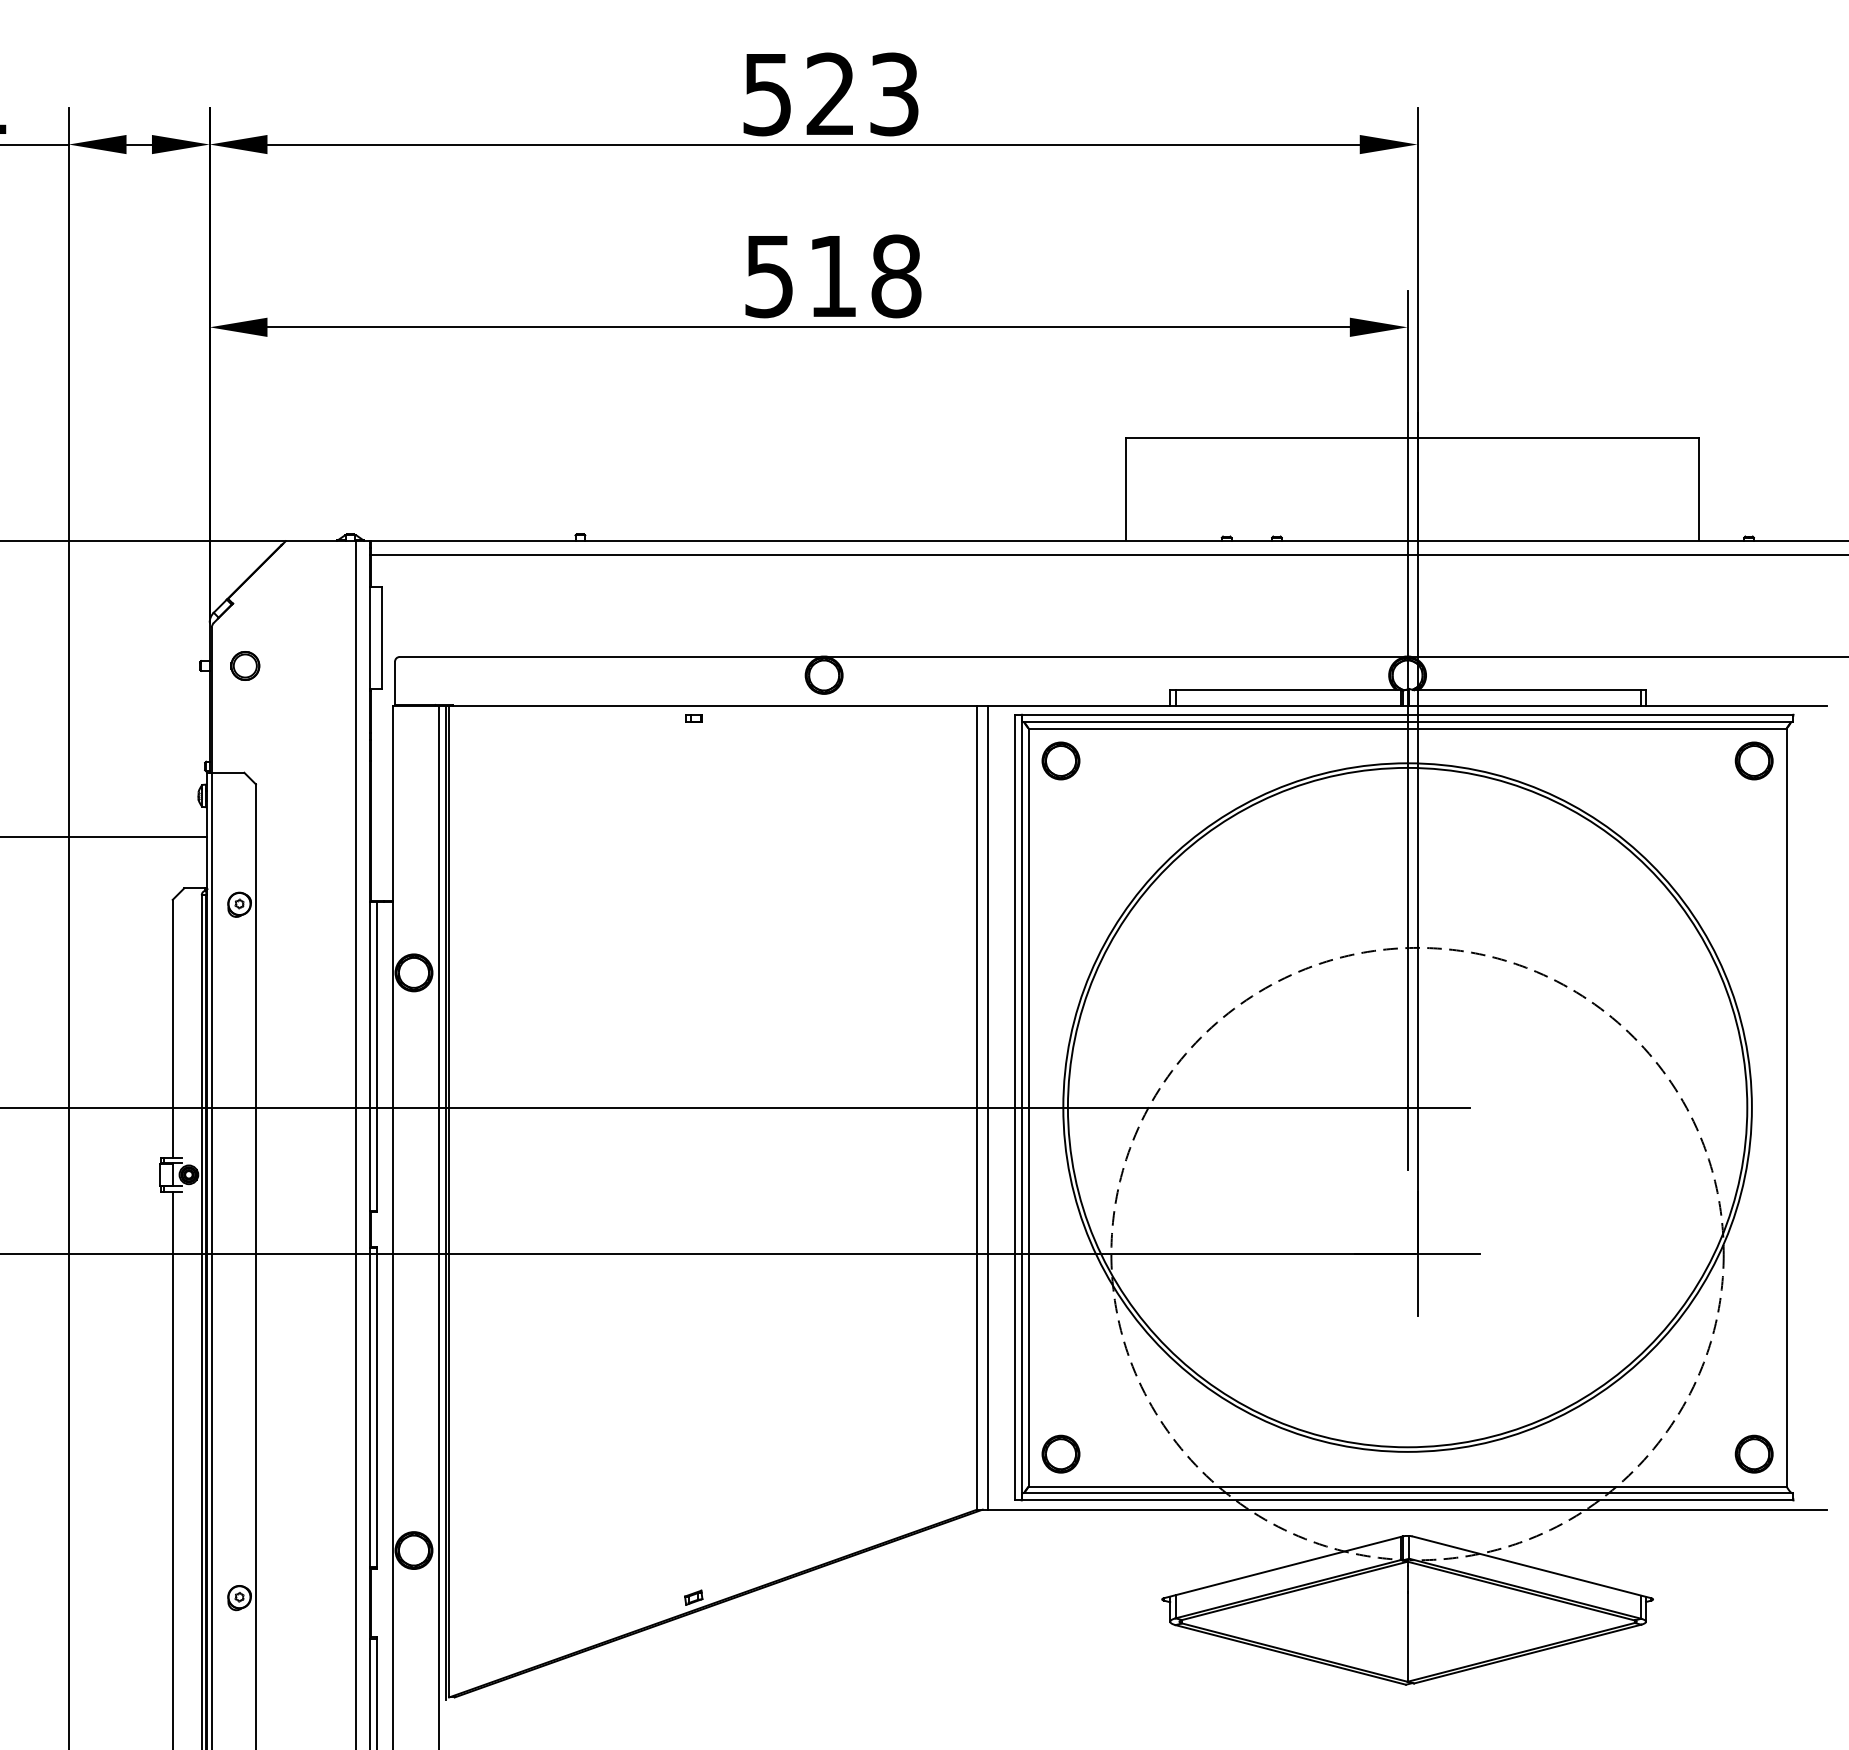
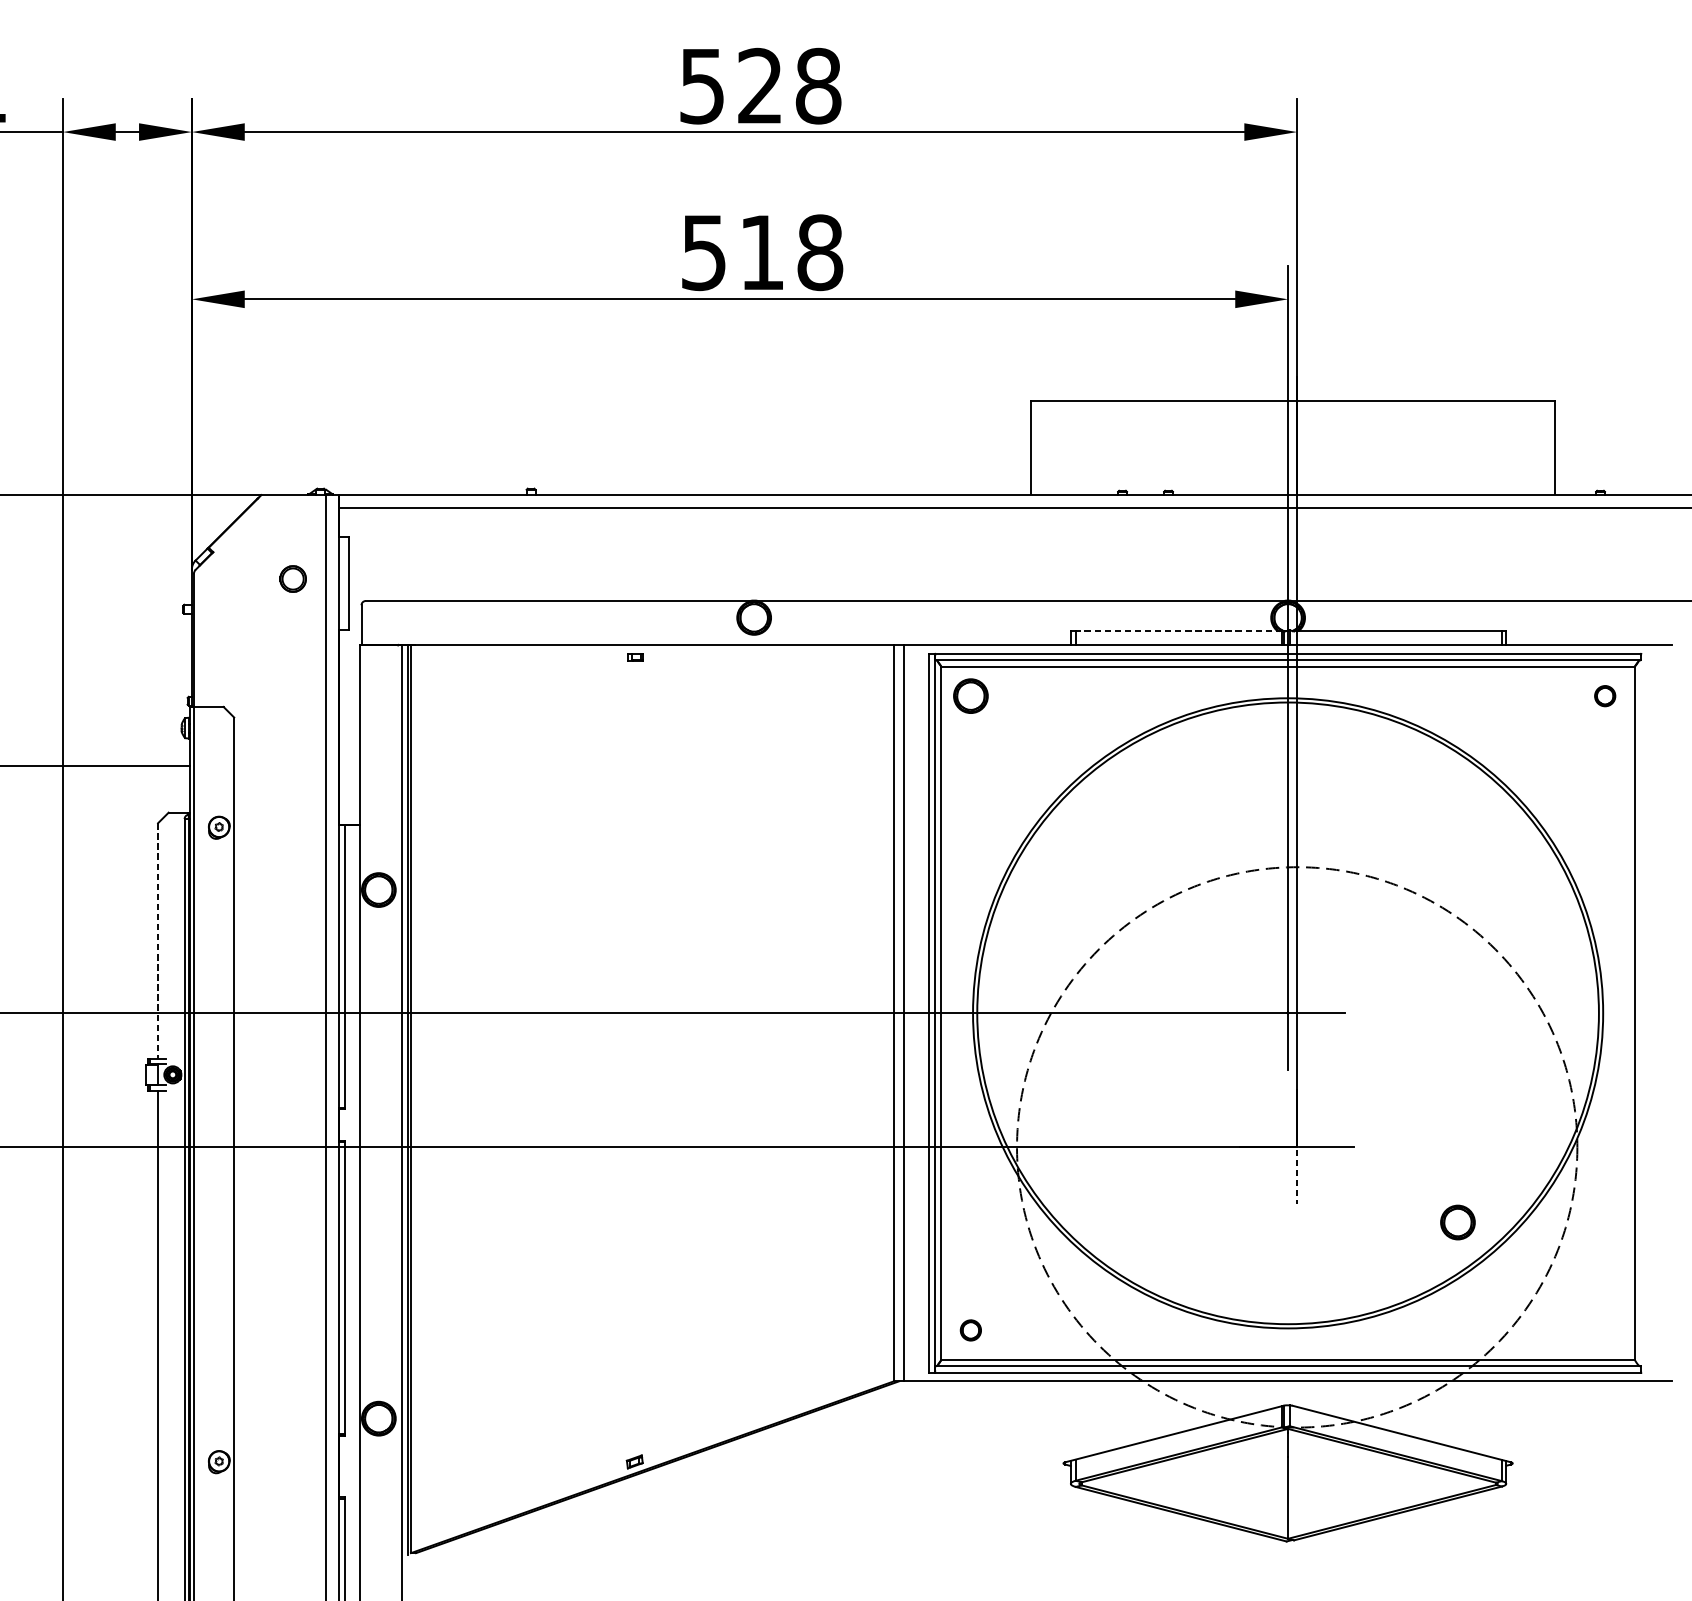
text: (894, 94) -> (818, 86), 523 -> 528
part: (245, 665) -> (293, 578), moved
line: (1288, 690) -> (1179, 631), solid -> dashed
part: (1753, 760) -> (1604, 695), size x0.6
line: (172, 1028) -> (157, 940), solid -> dashed
line: (1417, 1286) -> (1297, 1177), solid -> dashed
part: (1060, 1453) -> (970, 1329), size x0.6
part: (1753, 1453) -> (1457, 1221), moved

